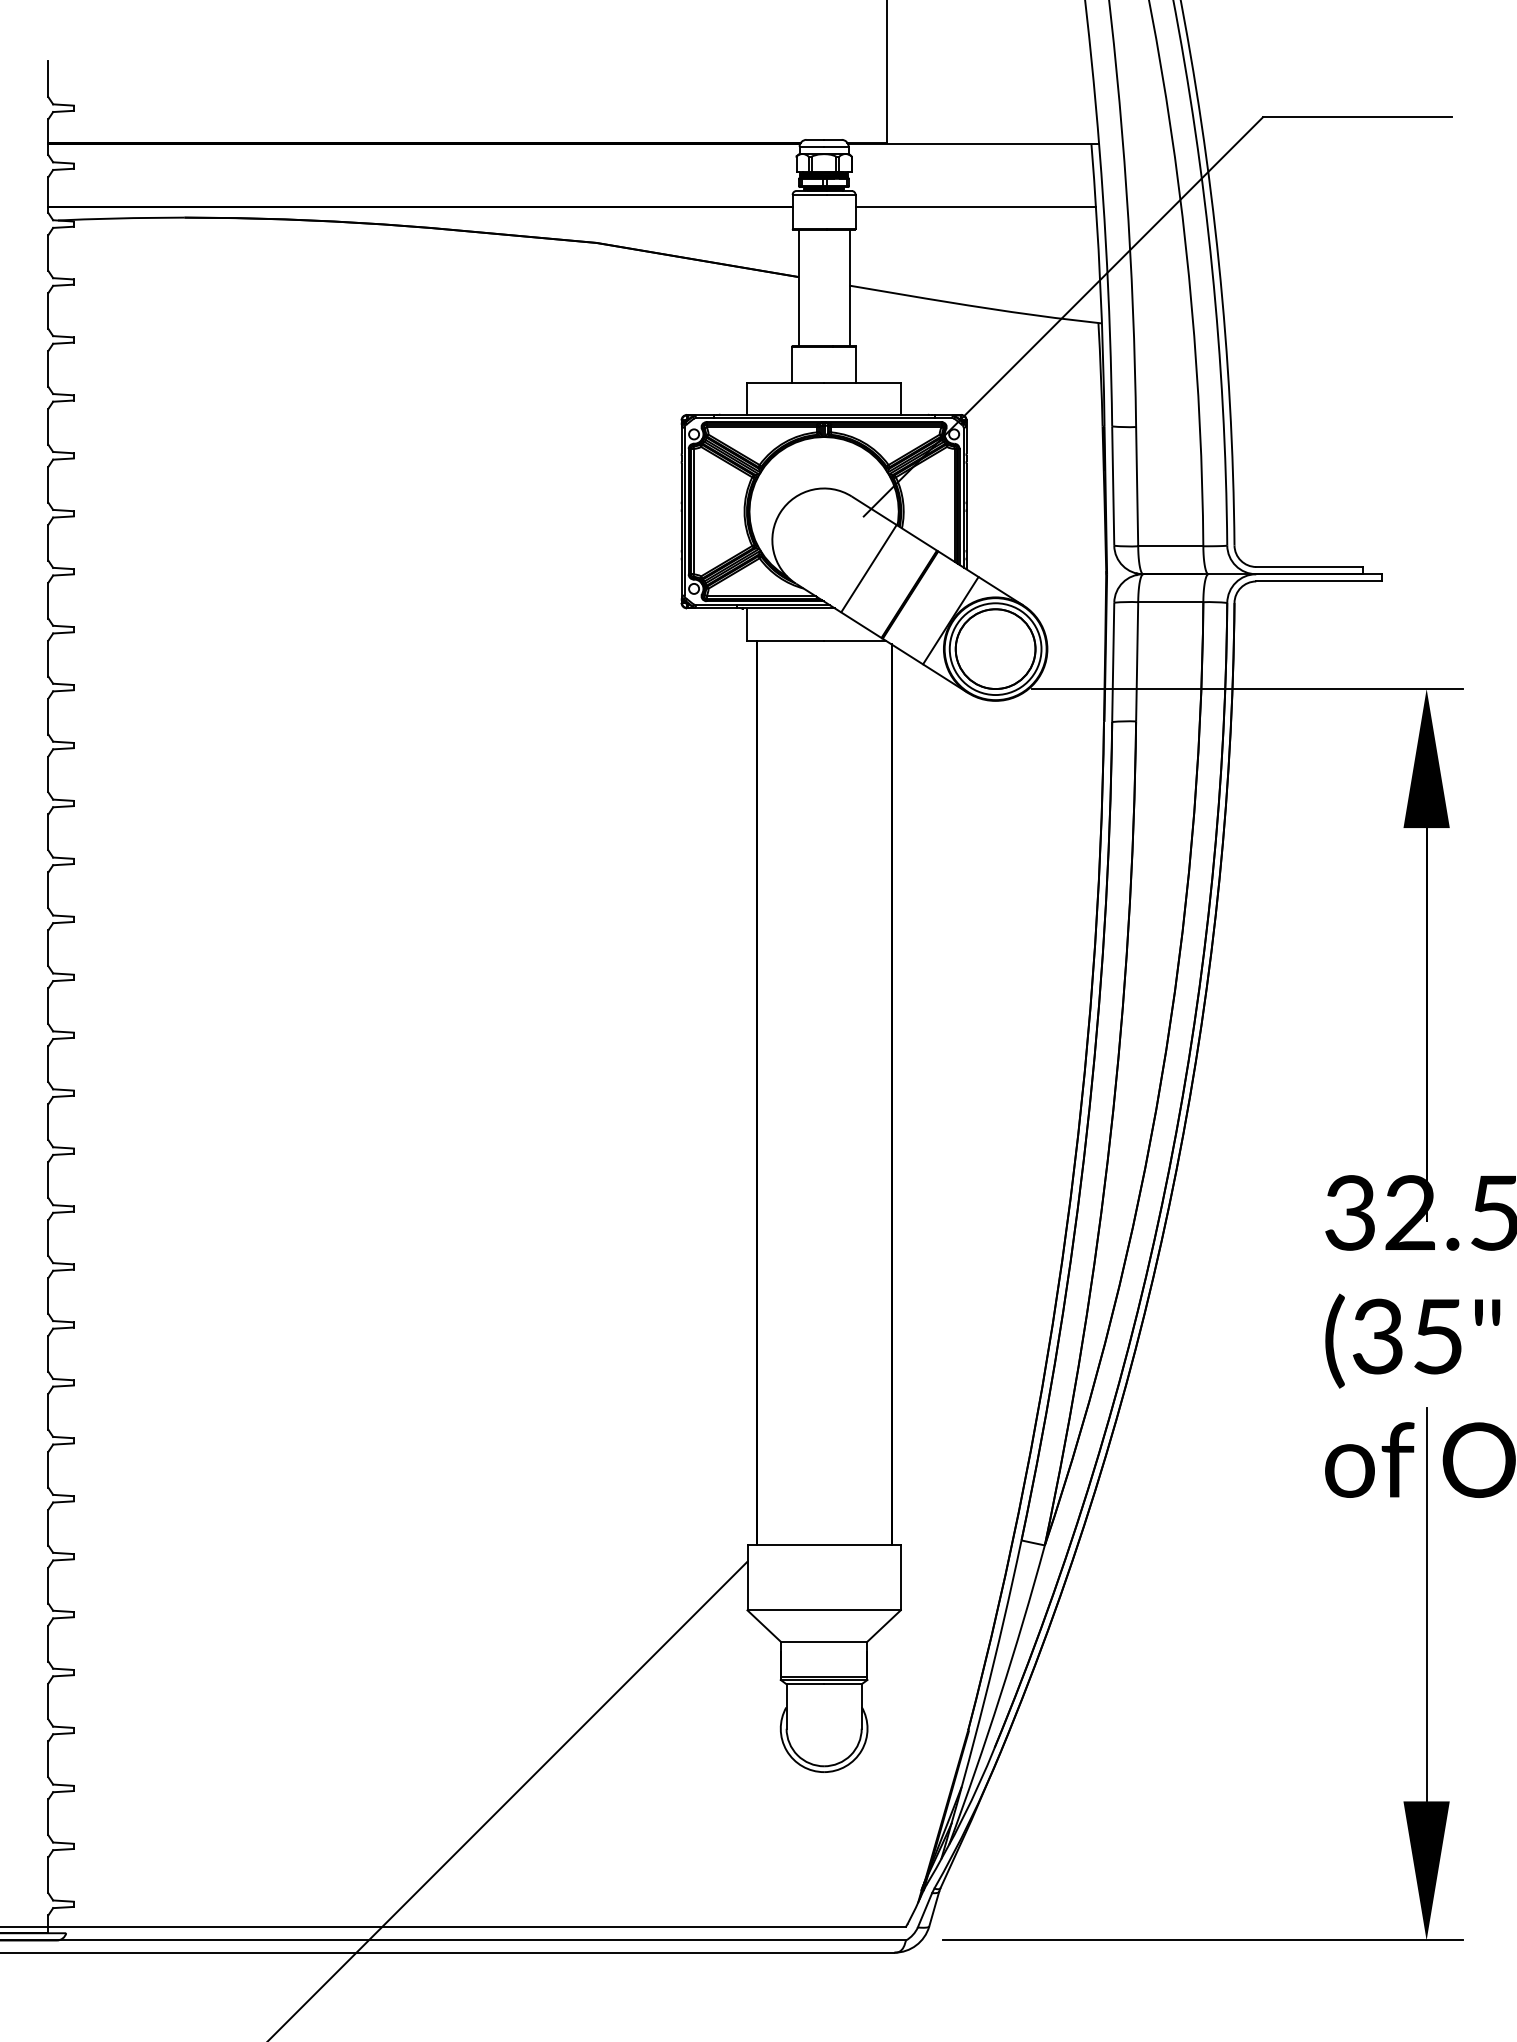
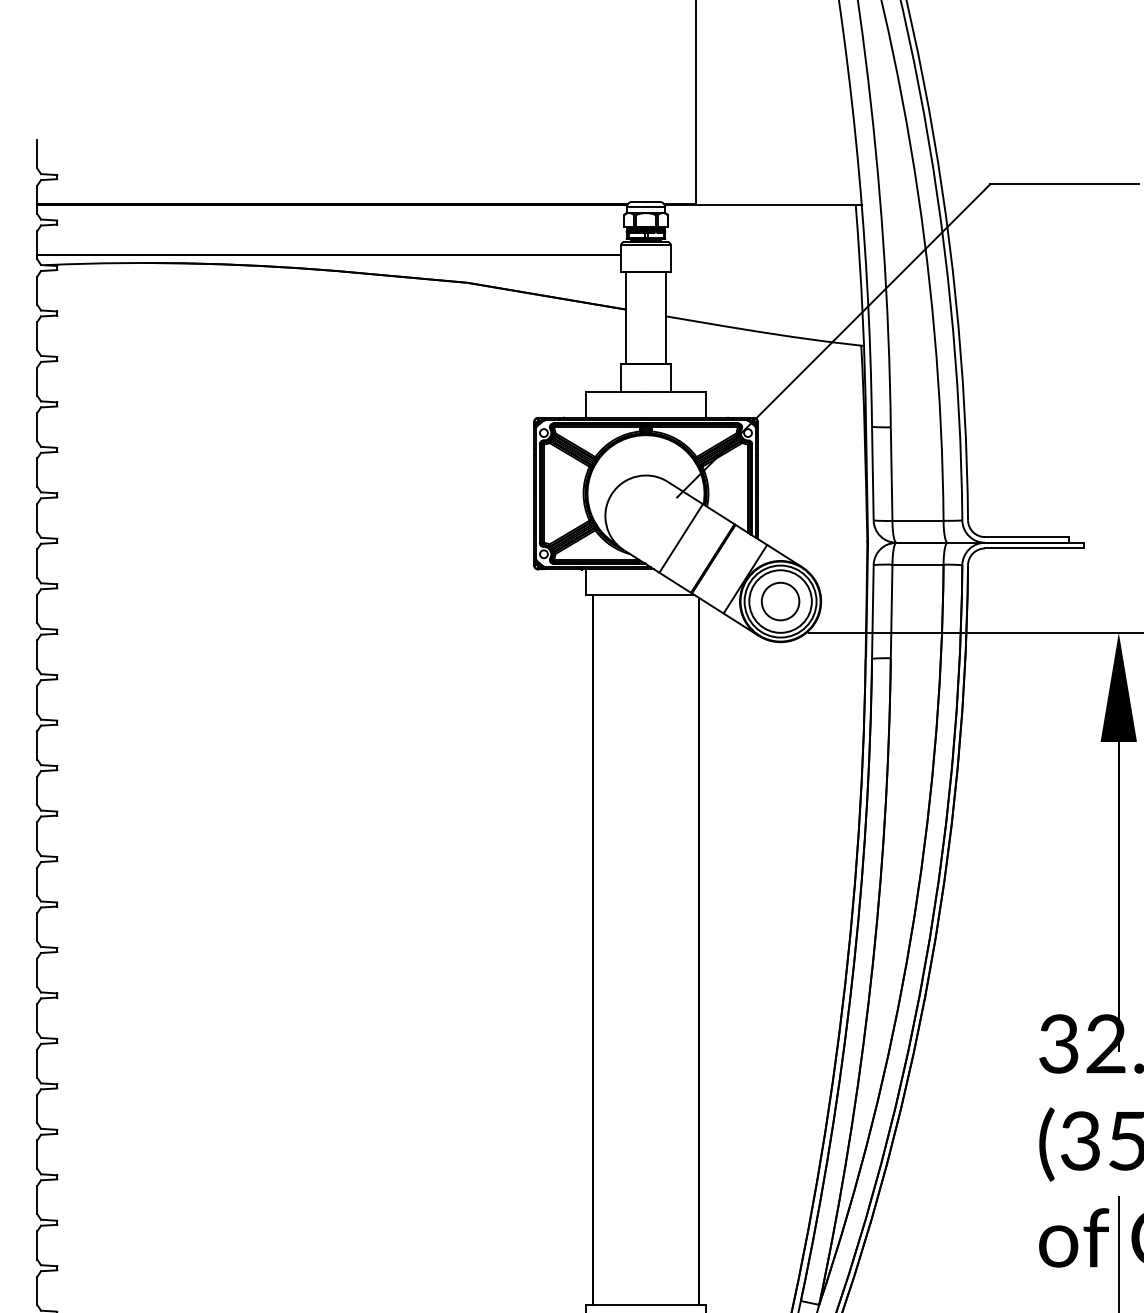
line: (975, 207) -> (764, 255), removed
circle: (995, 649) -> (780, 601), size x0.6

